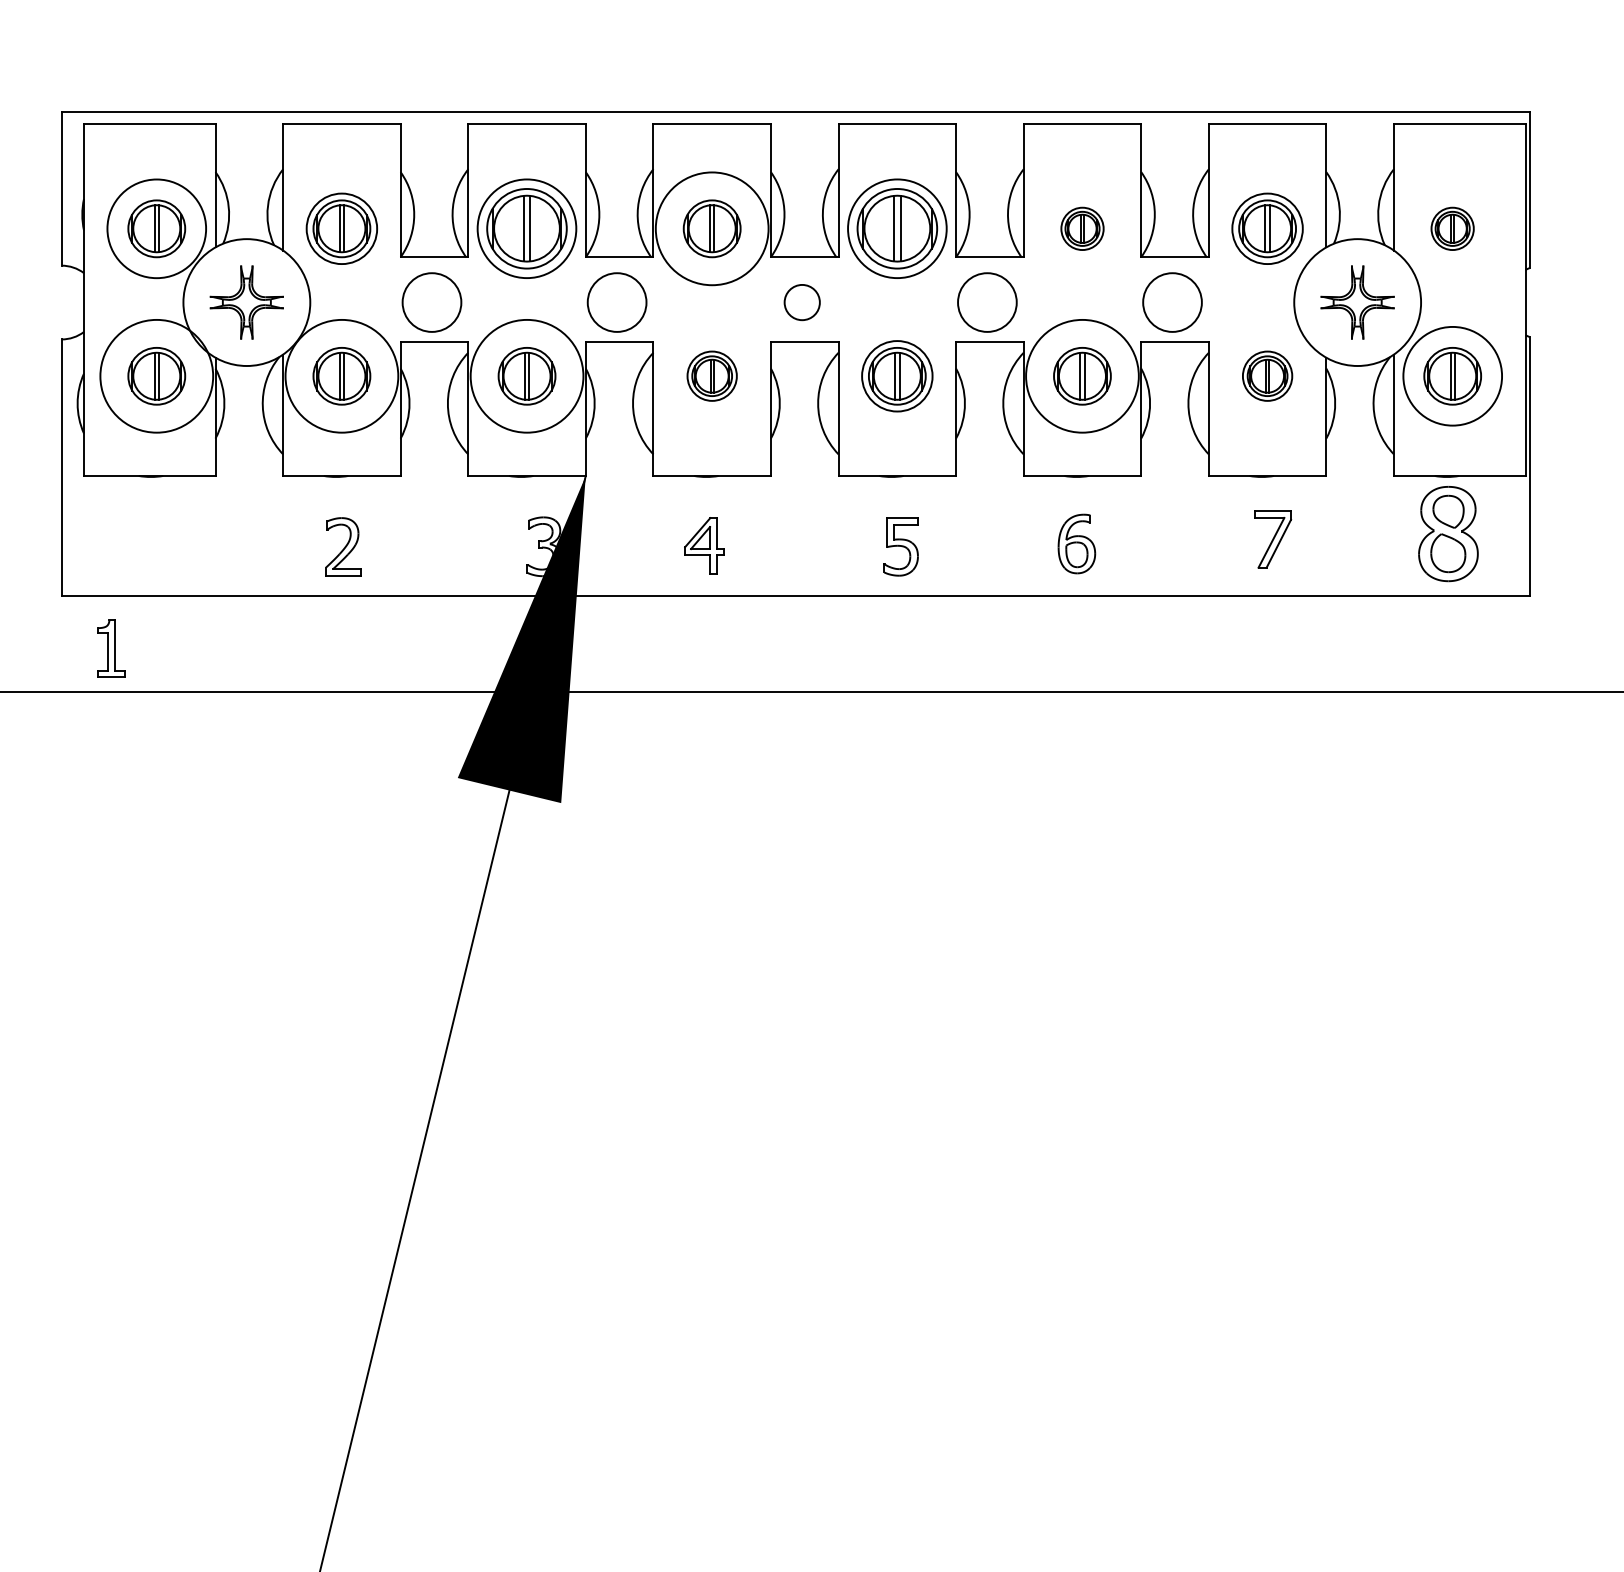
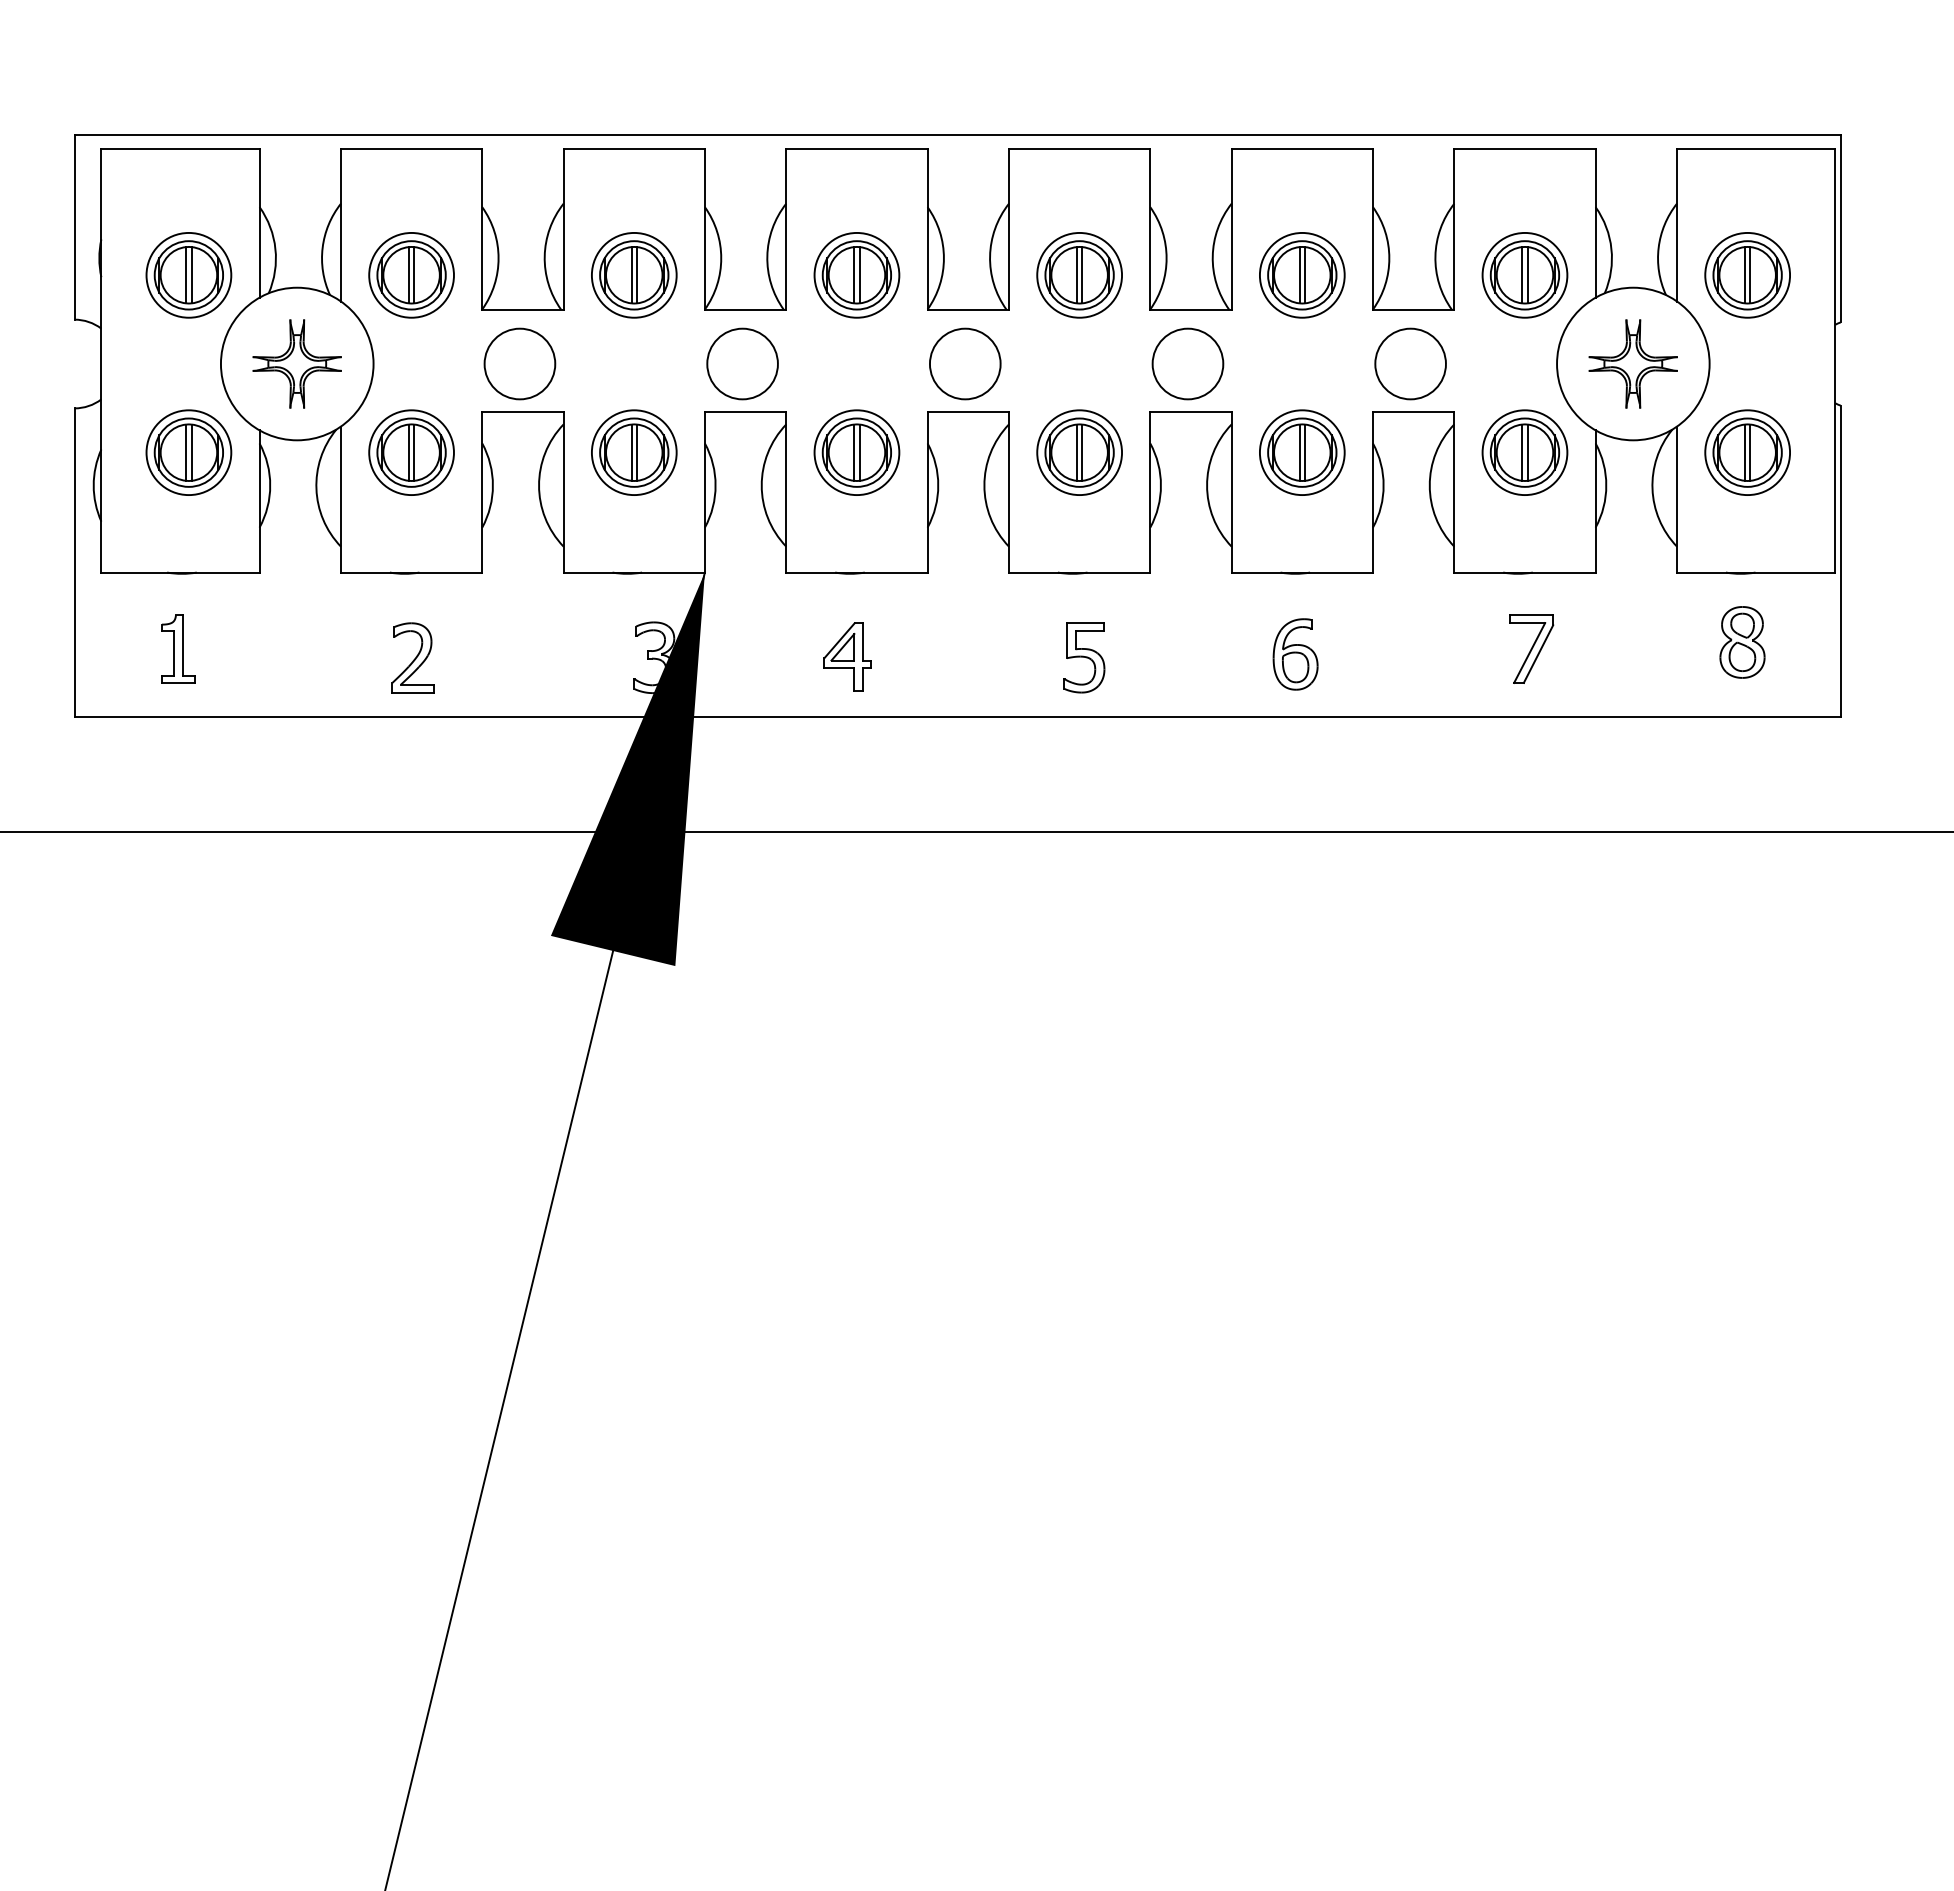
circle: (156, 228) -> (188, 274), size x0.71
part: (527, 228) -> (634, 275), size x0.71
circle: (711, 228) -> (856, 274), size x0.62
part: (897, 228) -> (1079, 275), size x0.71
part: (1082, 228) -> (1302, 275), size x1.67
part: (1452, 228) -> (1747, 275), size x1.67
circle: (801, 302) -> (964, 363), size x1.67
circle: (156, 376) -> (188, 452), size x0.62
circle: (341, 376) -> (411, 452), size x0.62
circle: (526, 376) -> (633, 452), size x0.62
part: (711, 376) -> (856, 452), size x1.43
circle: (1081, 376) -> (1301, 452), size x0.62
part: (1267, 376) -> (1524, 452), size x1.43
circle: (1452, 376) -> (1747, 452), size x0.71
part: (1448, 534) -> (1742, 642), size x0.62
part: (111, 647) -> (178, 648), moved

